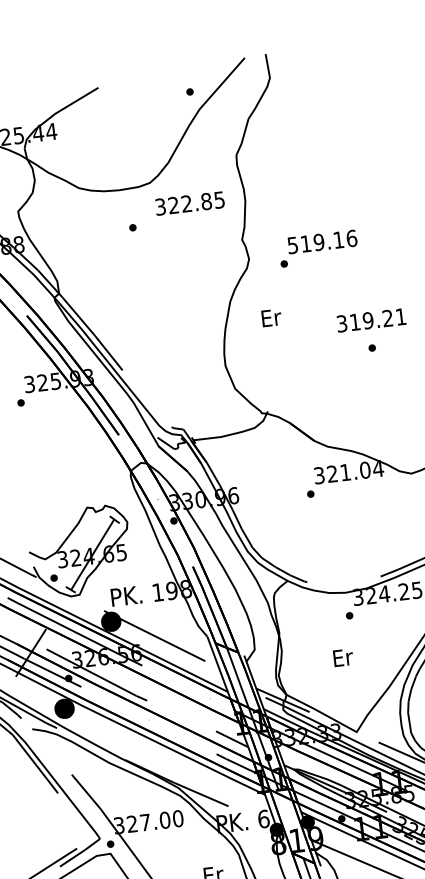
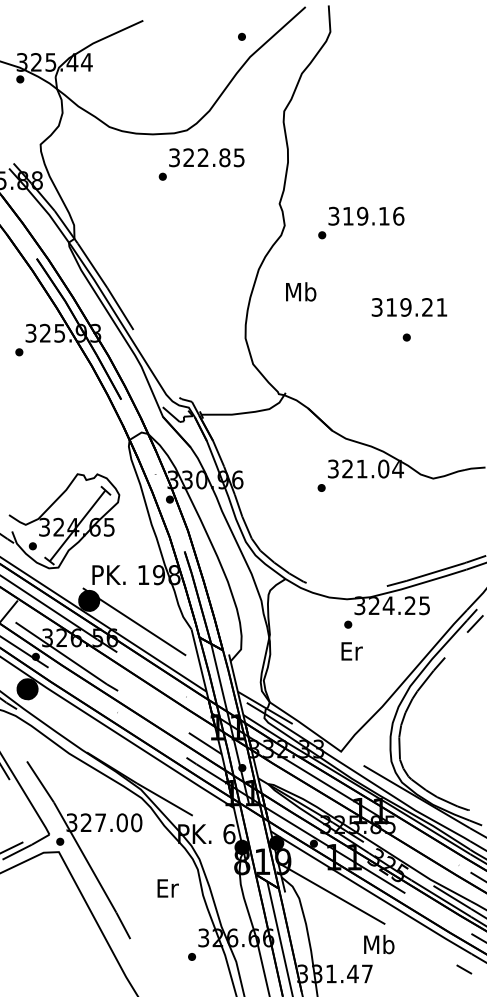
text: (189, 203) -> (206, 157), moved
text: (293, 244) -> (334, 215), 519.16 -> 319.16
text: (271, 317) -> (301, 291), Er -> Mb
text: (342, 657) -> (351, 651), moved

